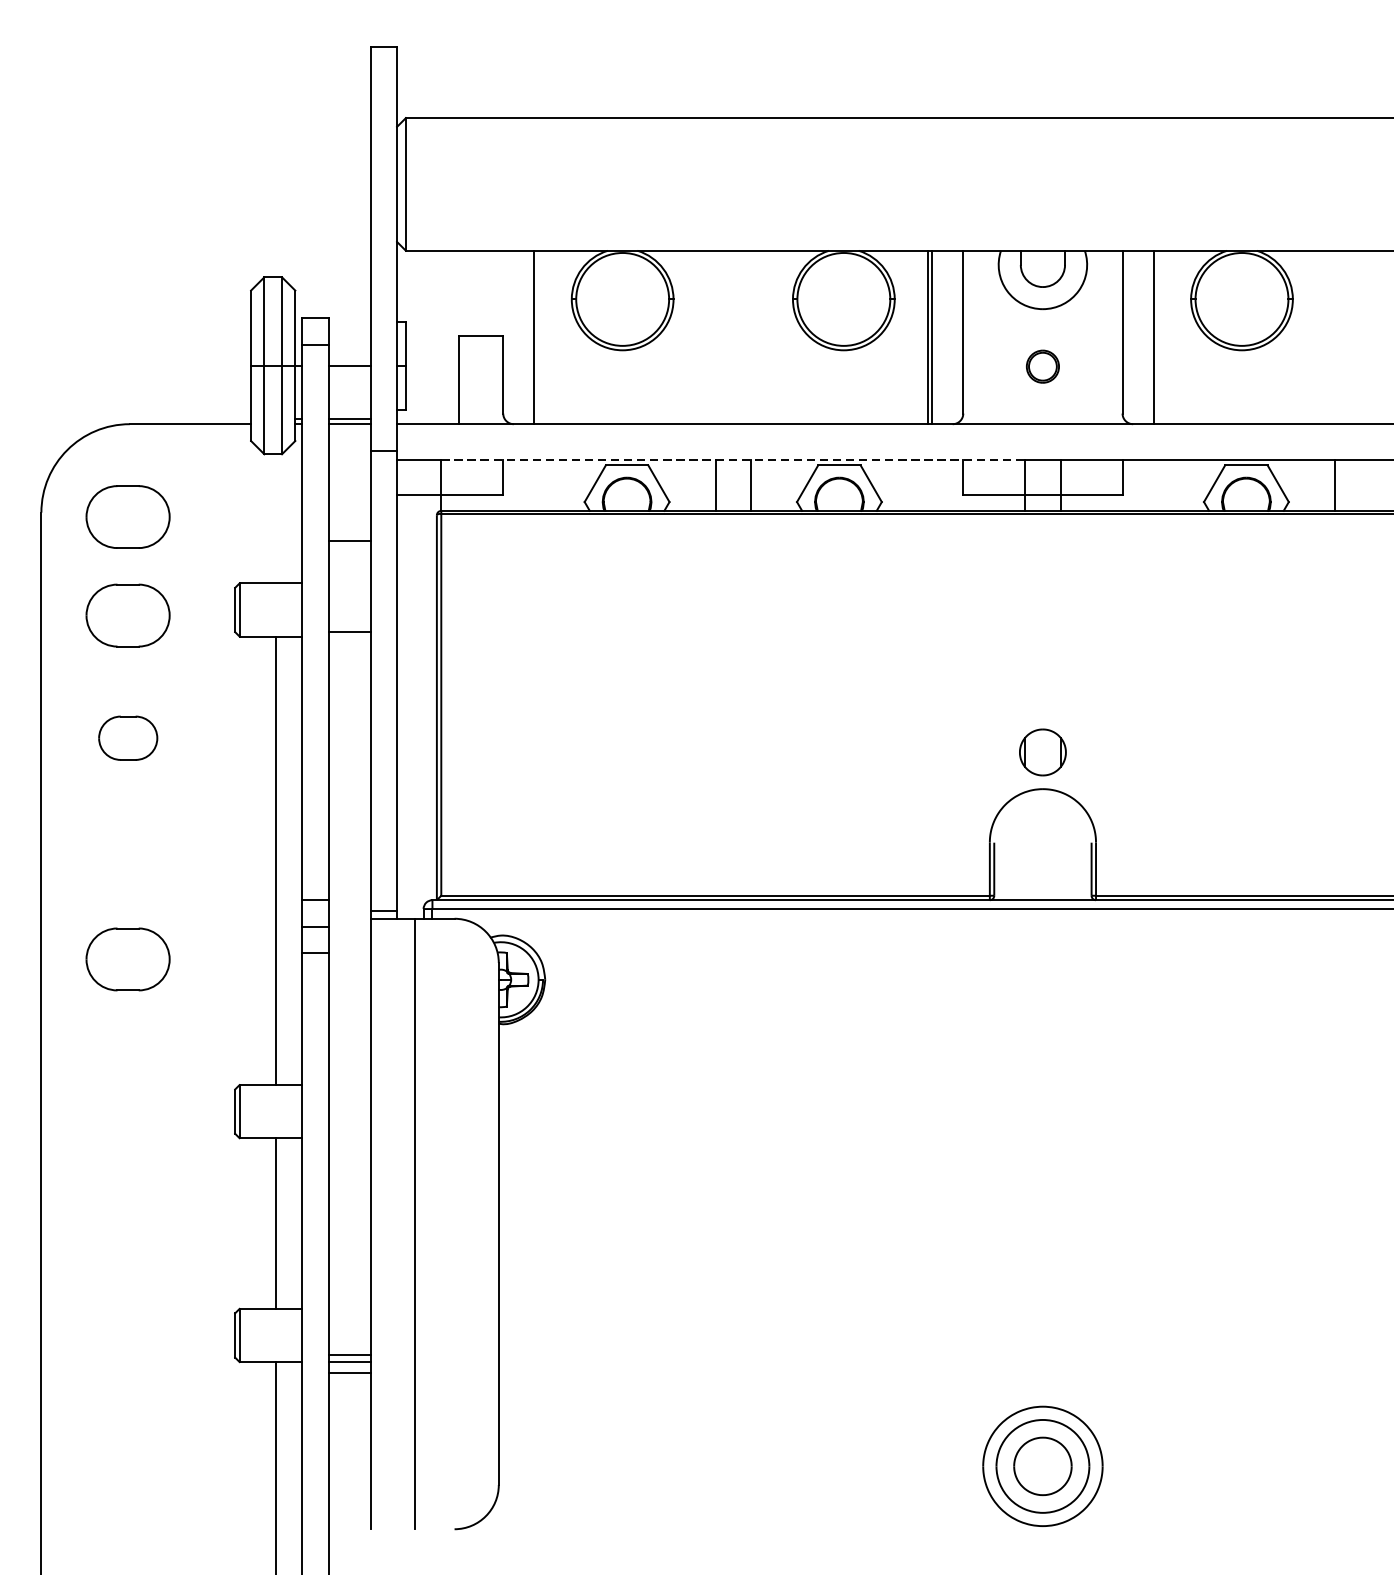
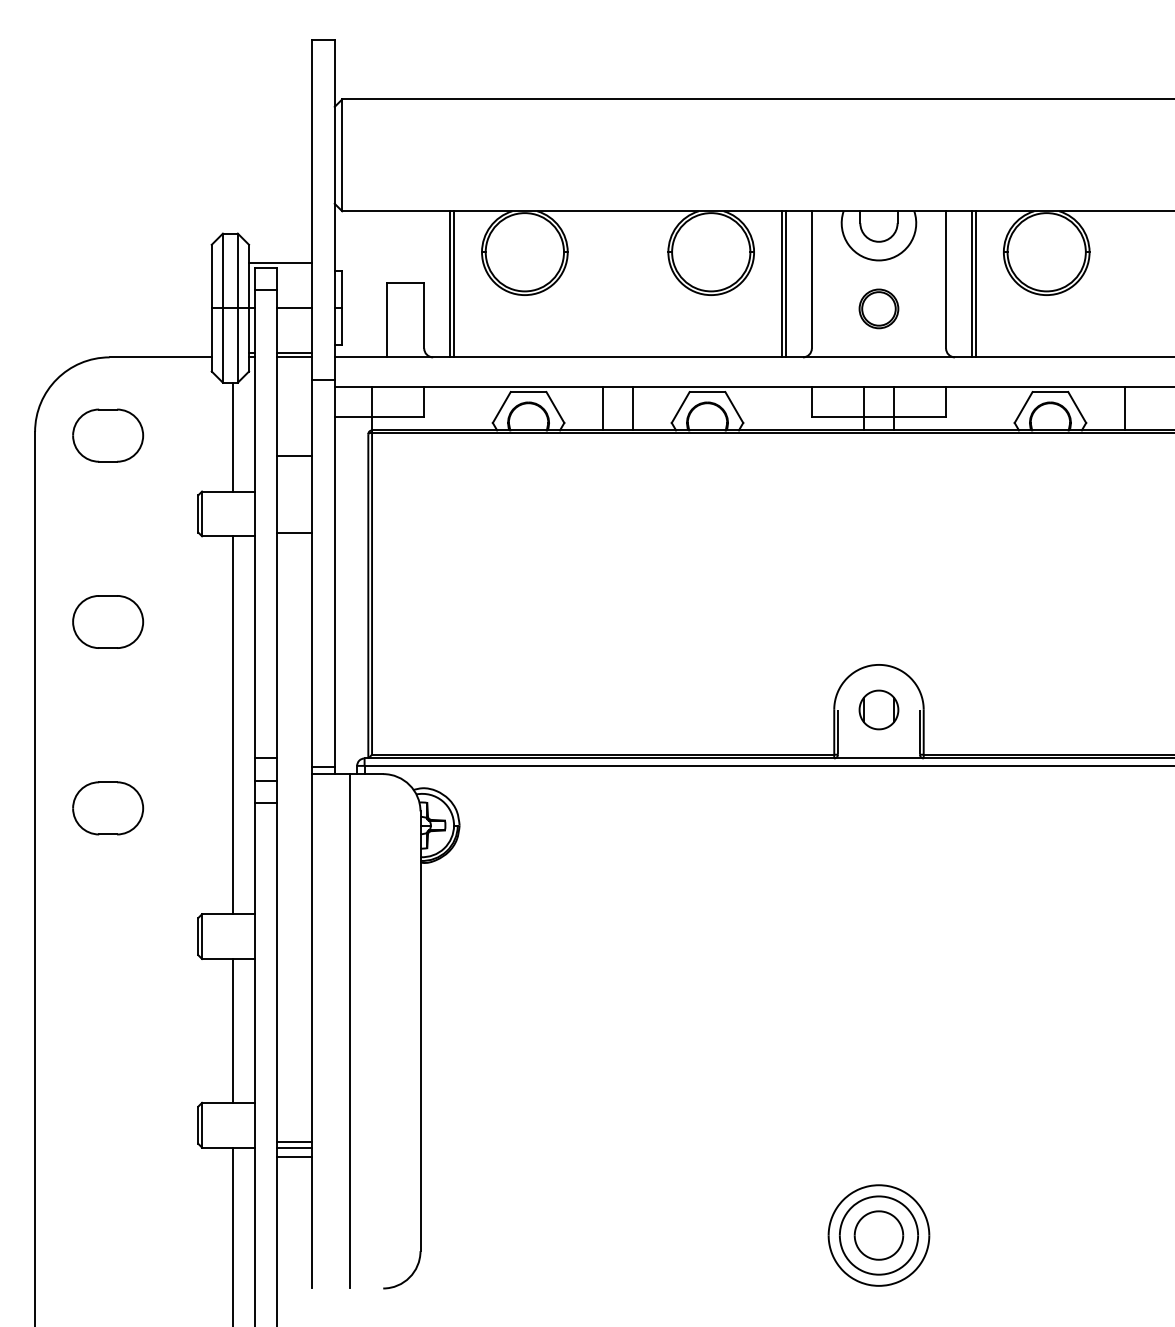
line: (332, 312) -> (280, 263), added
line: (539, 337) -> (454, 284), added
line: (1157, 337) -> (975, 284), added
part: (1042, 366) -> (878, 308), size x1.43
line: (733, 459) -> (618, 387), dashed -> solid
line: (275, 518) -> (232, 436), added
part: (128, 615) -> (108, 518), removed
part: (128, 737) -> (108, 621), size x1.43
part: (1042, 751) -> (878, 709), moved

